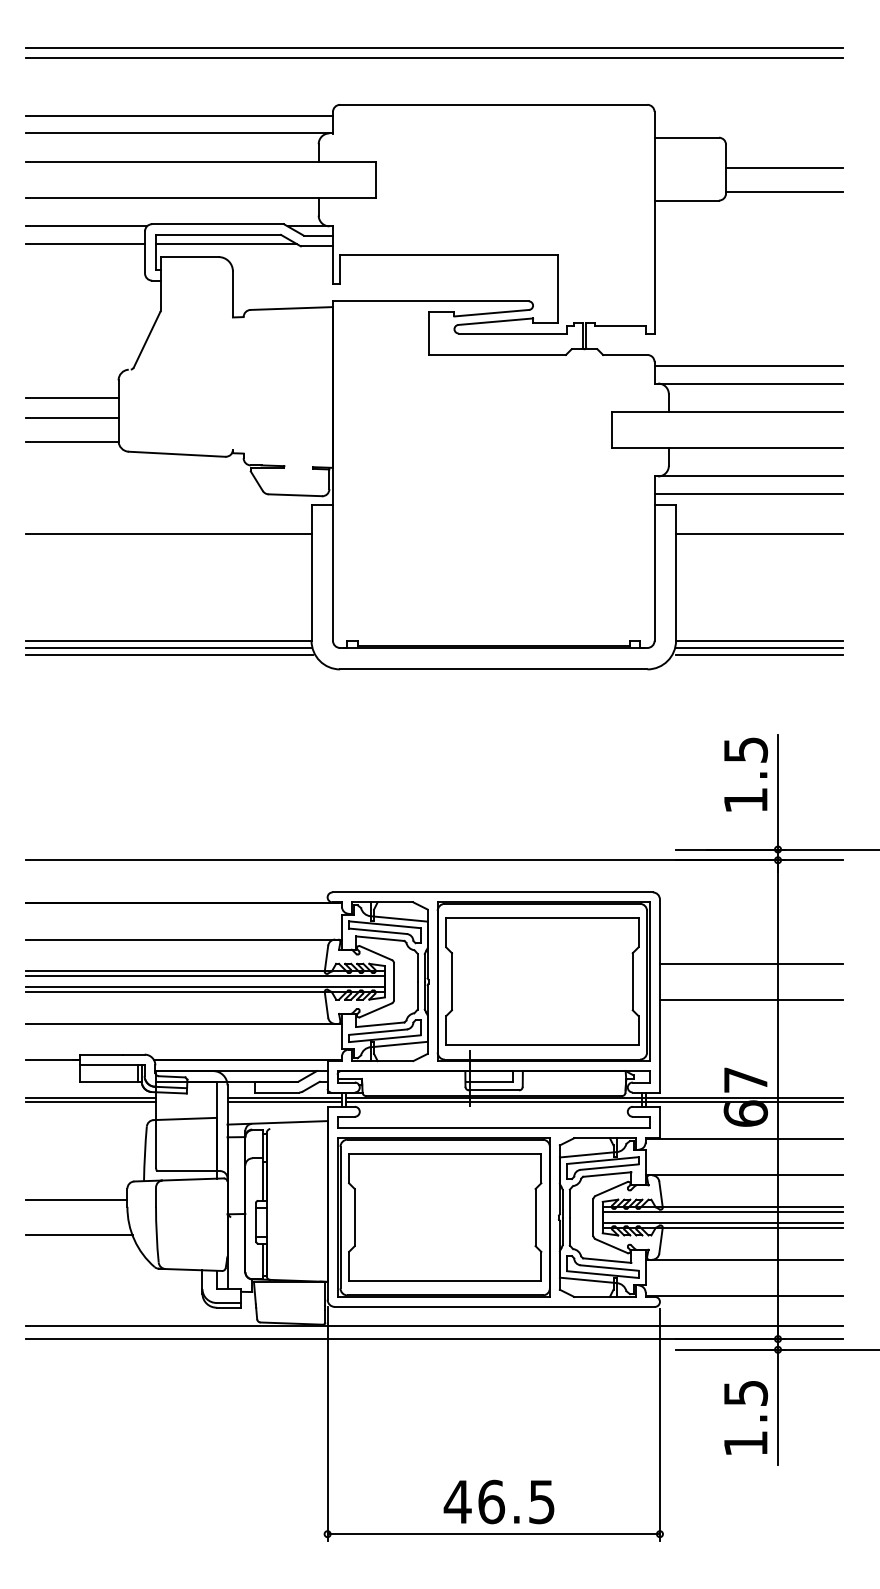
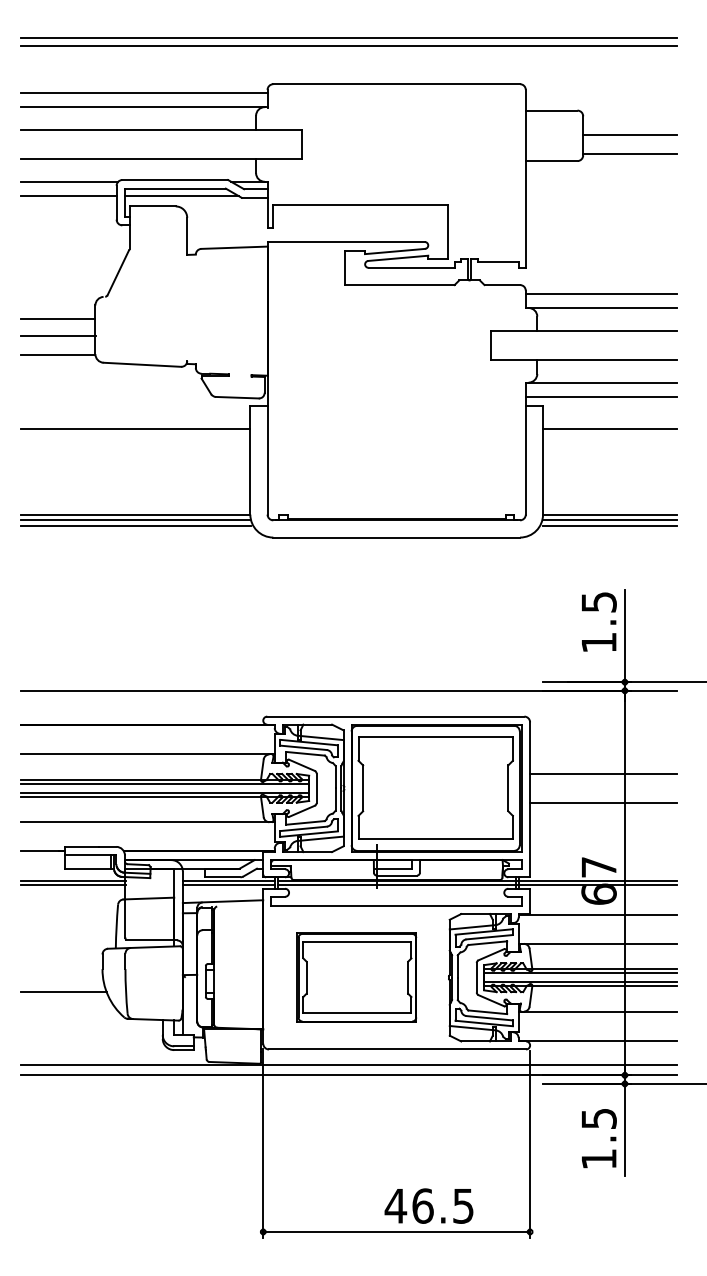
line: (76, 1199) -> (61, 963), removed
part: (443, 1217) -> (356, 977), size x0.7
text: (498, 1501) -> (428, 1205), moved

